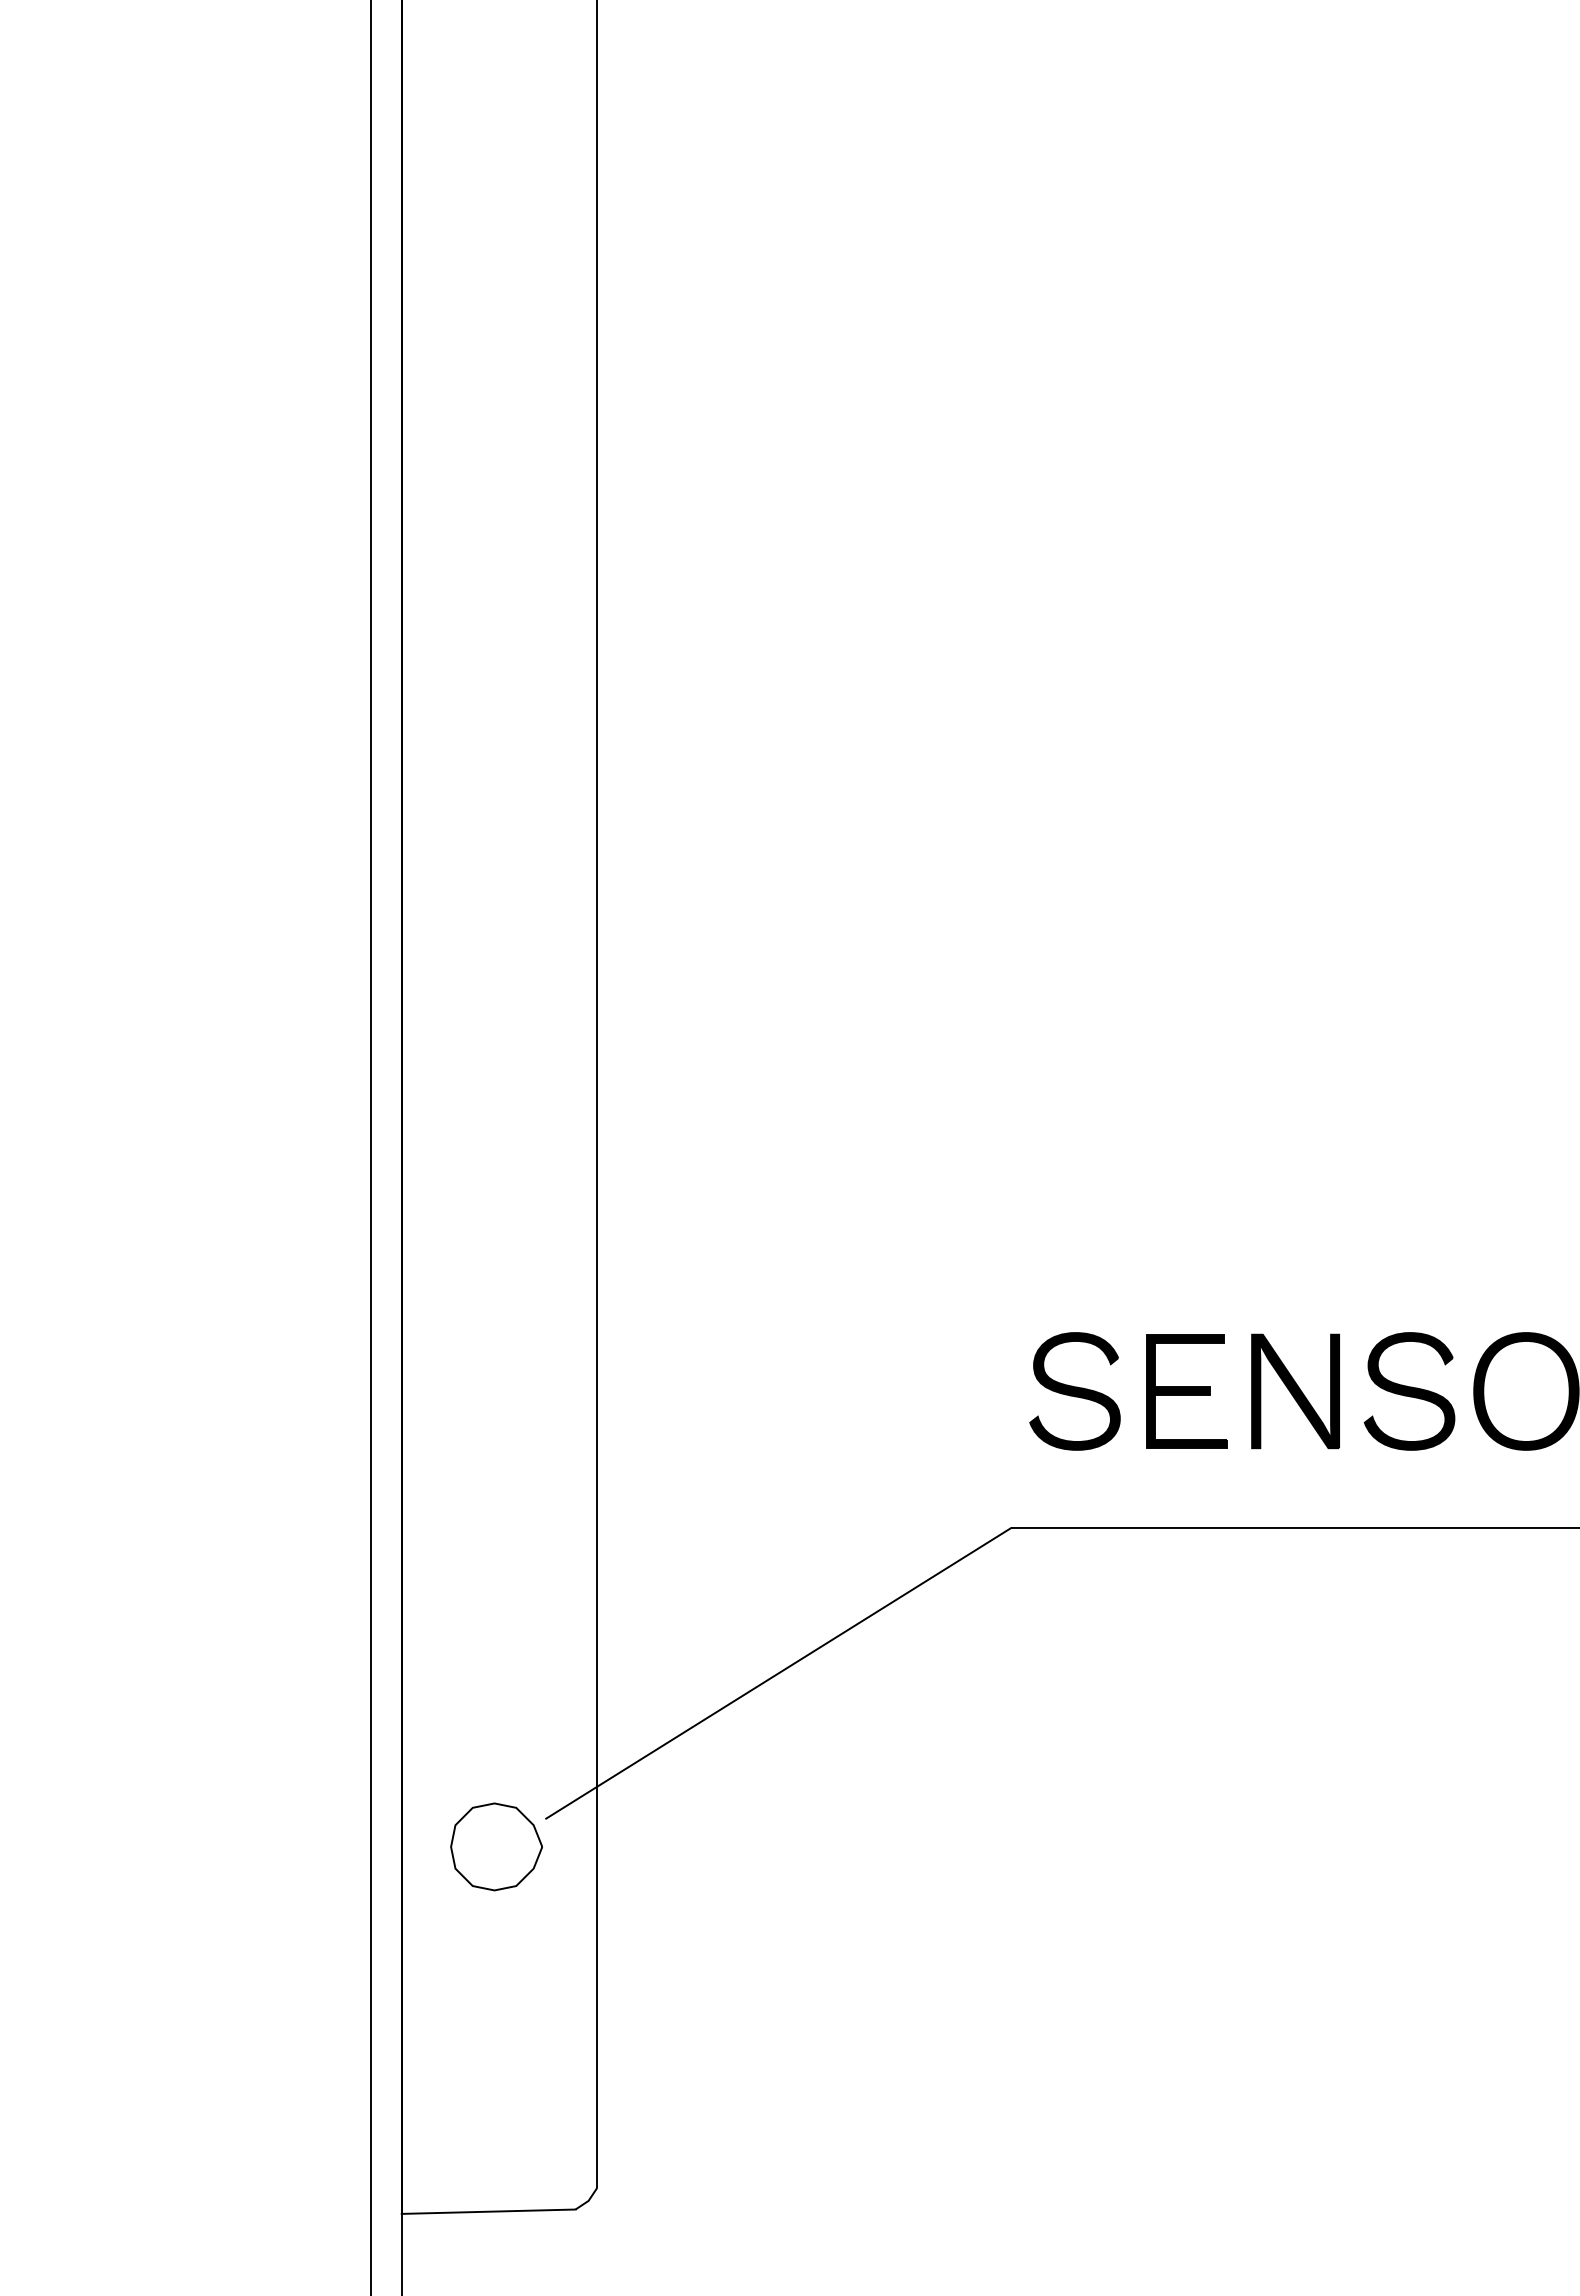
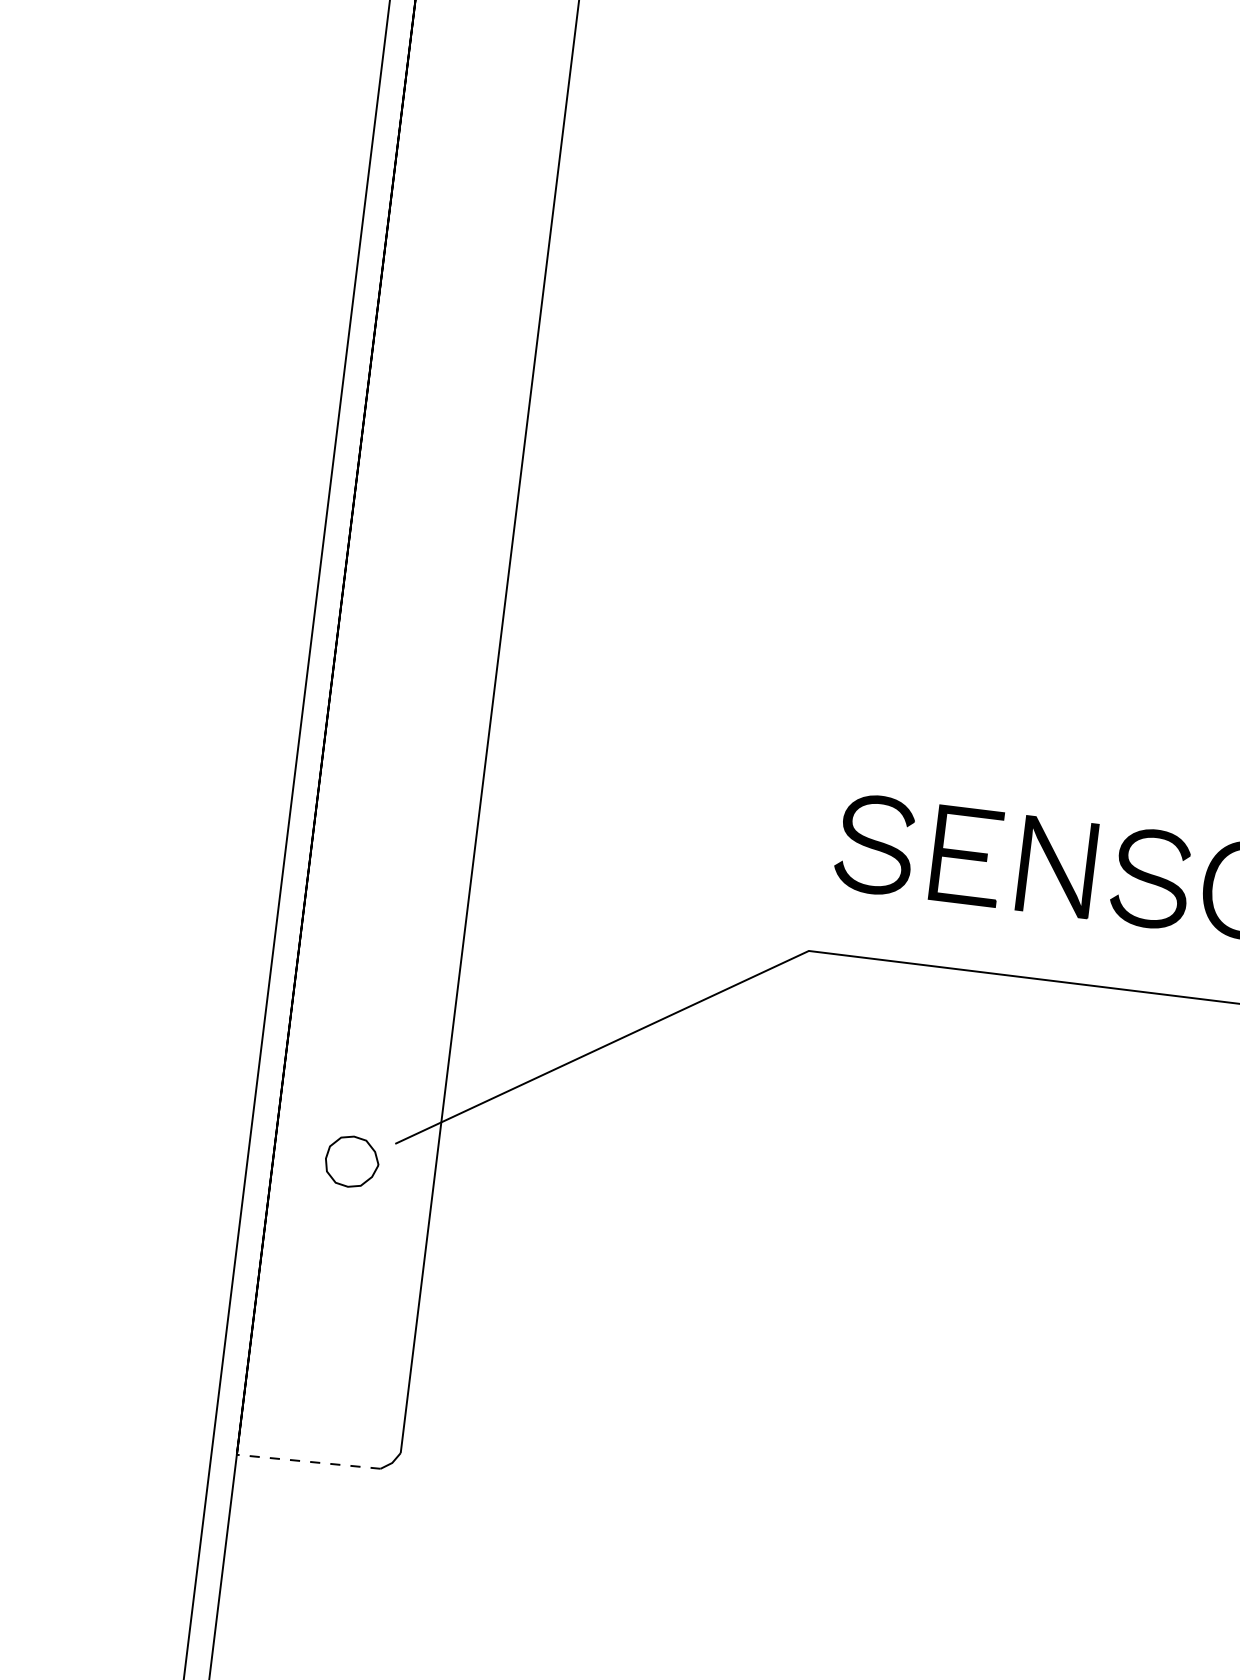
part: (496, 1846) -> (352, 1161), size x0.7
line: (488, 2211) -> (308, 1461), solid -> dashed

